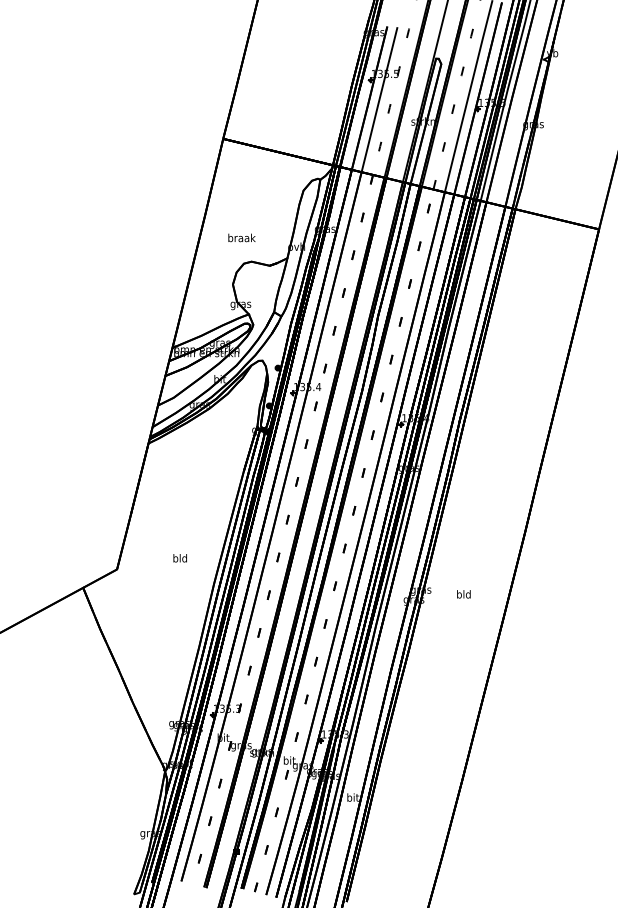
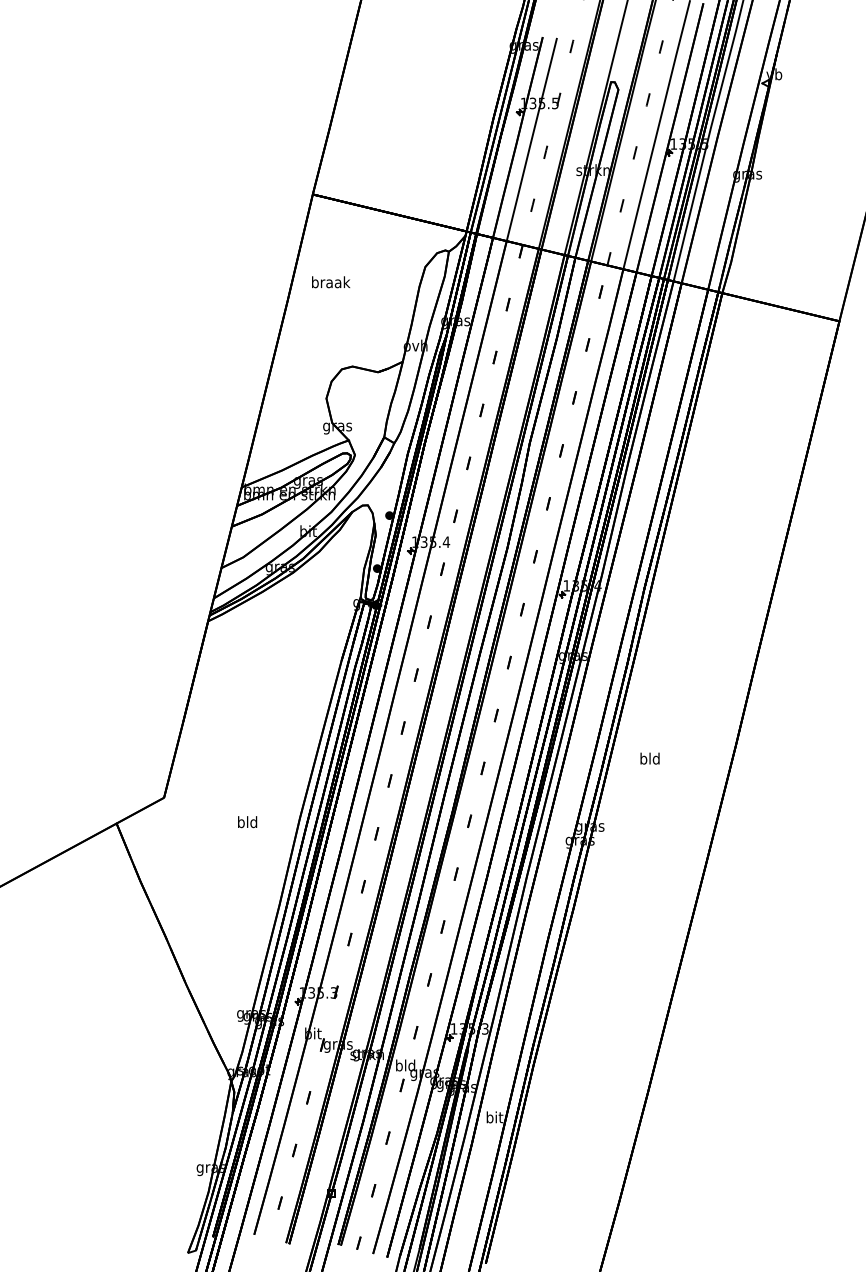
text: (242, 238) -> (331, 282), moved
text: (180, 558) -> (247, 822), moved
text: (463, 594) -> (649, 758), moved
text: (289, 760) -> (405, 1065), bit -> bld

